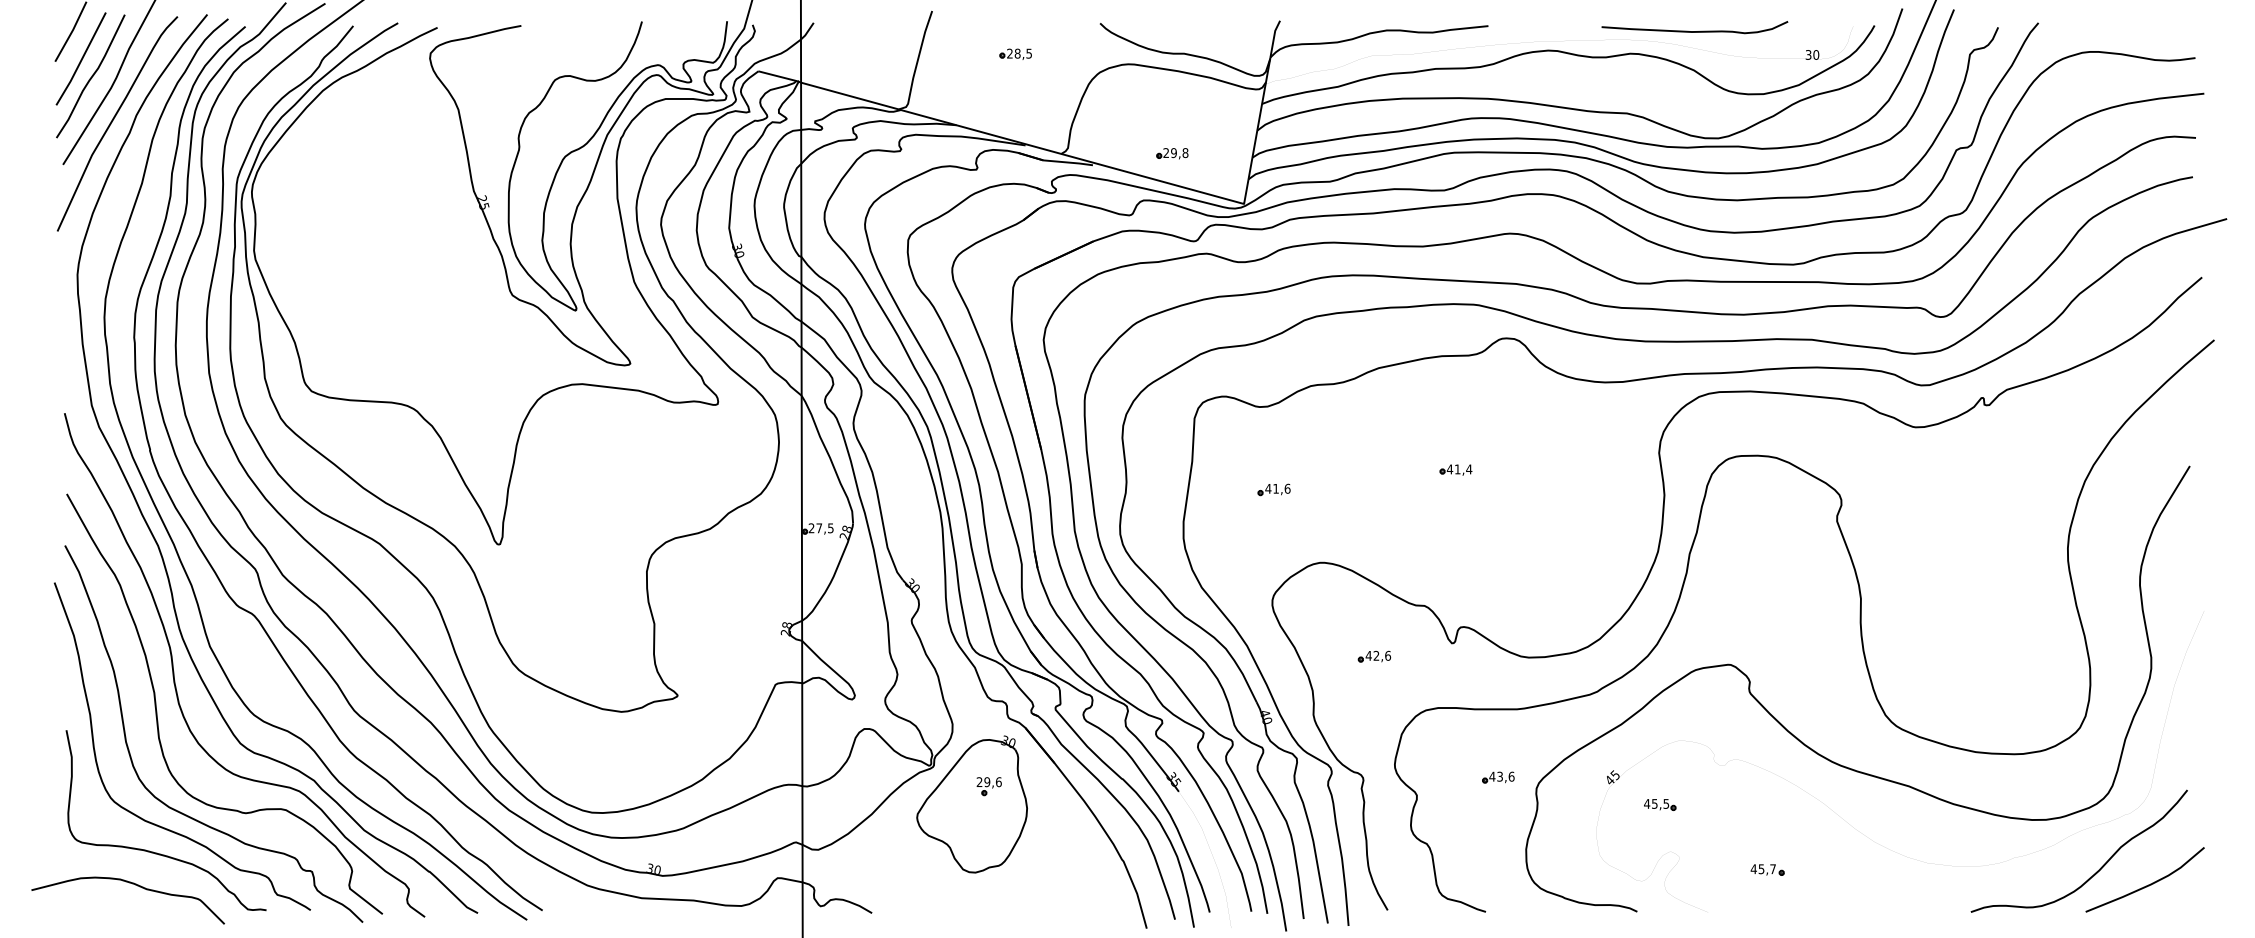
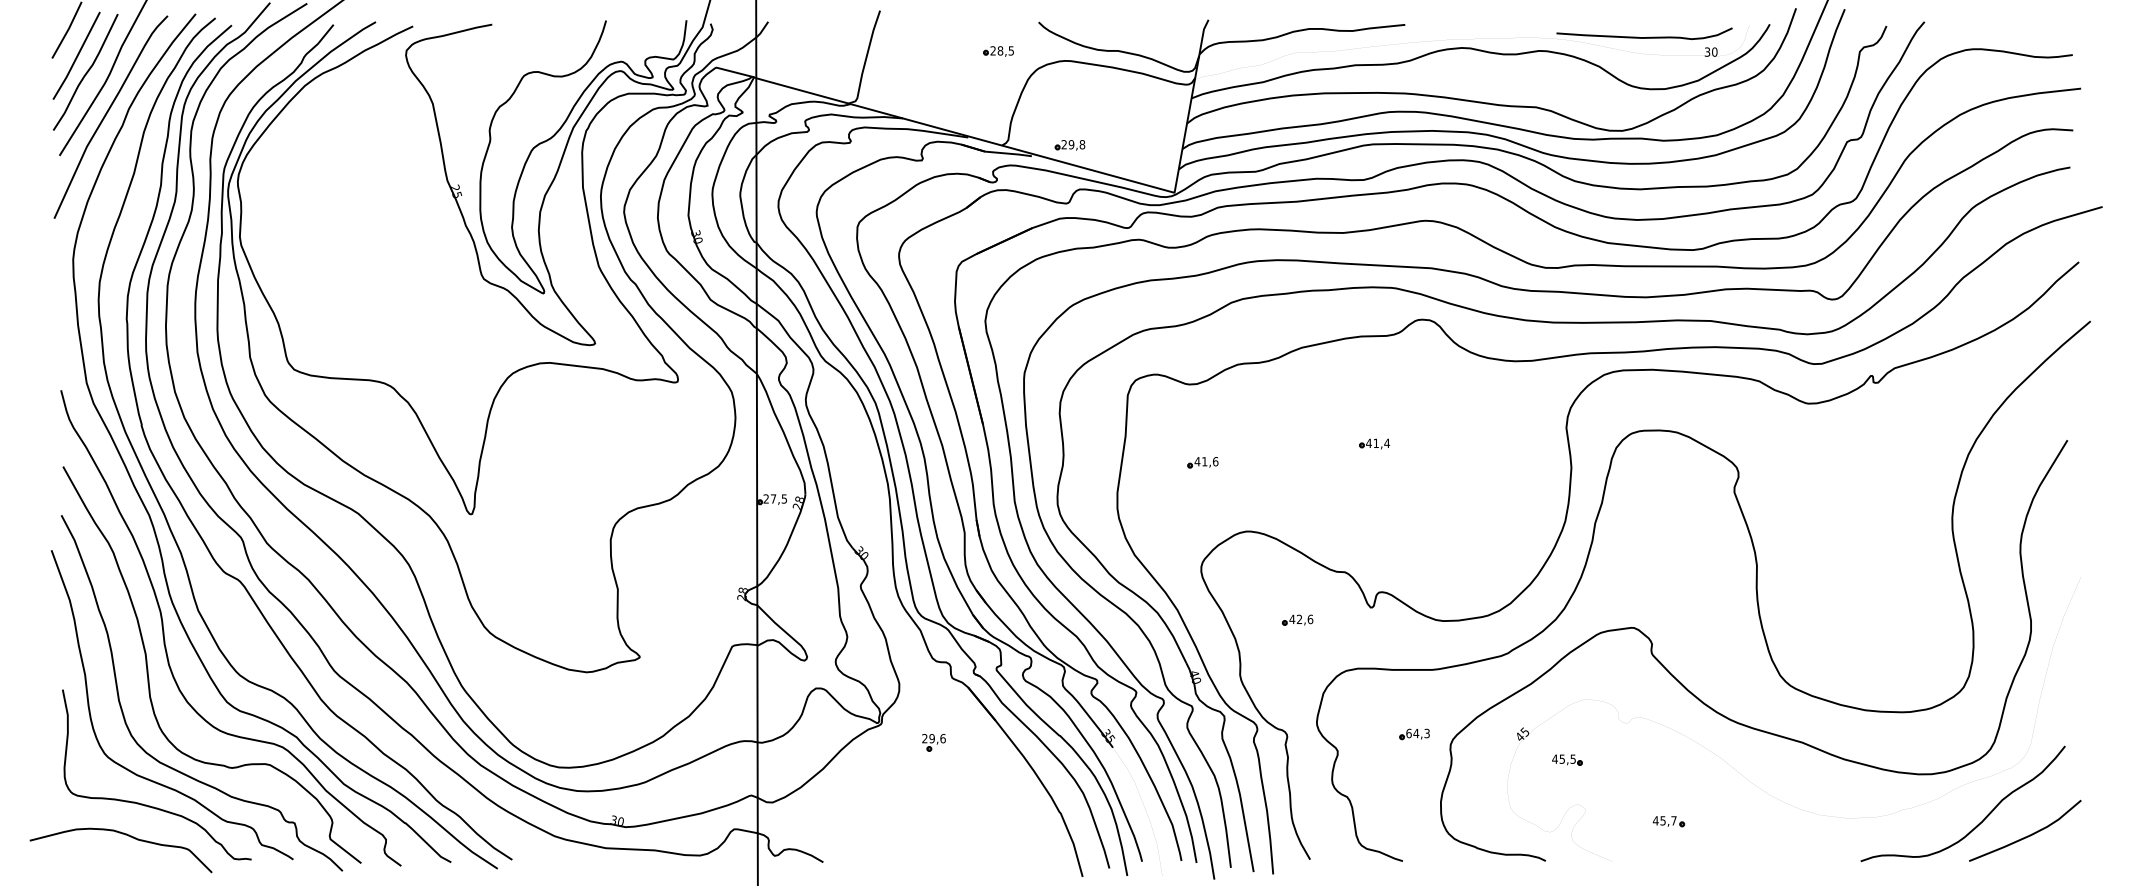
curve: (1694, 31) -> (1644, 37), moved
part: (1015, 53) -> (998, 50), moved
part: (1172, 153) -> (1070, 145), moved
text: (1501, 776) -> (1417, 733), 43,6 -> 64,3
part: (971, 804) -> (917, 759), removed

